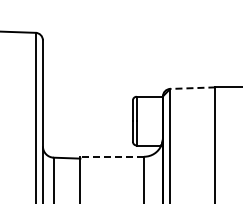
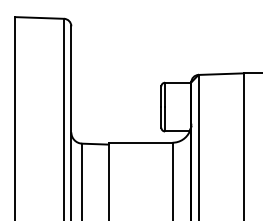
line: (193, 88) -> (221, 74), dashed -> solid
line: (112, 156) -> (140, 142), dashed -> solid

